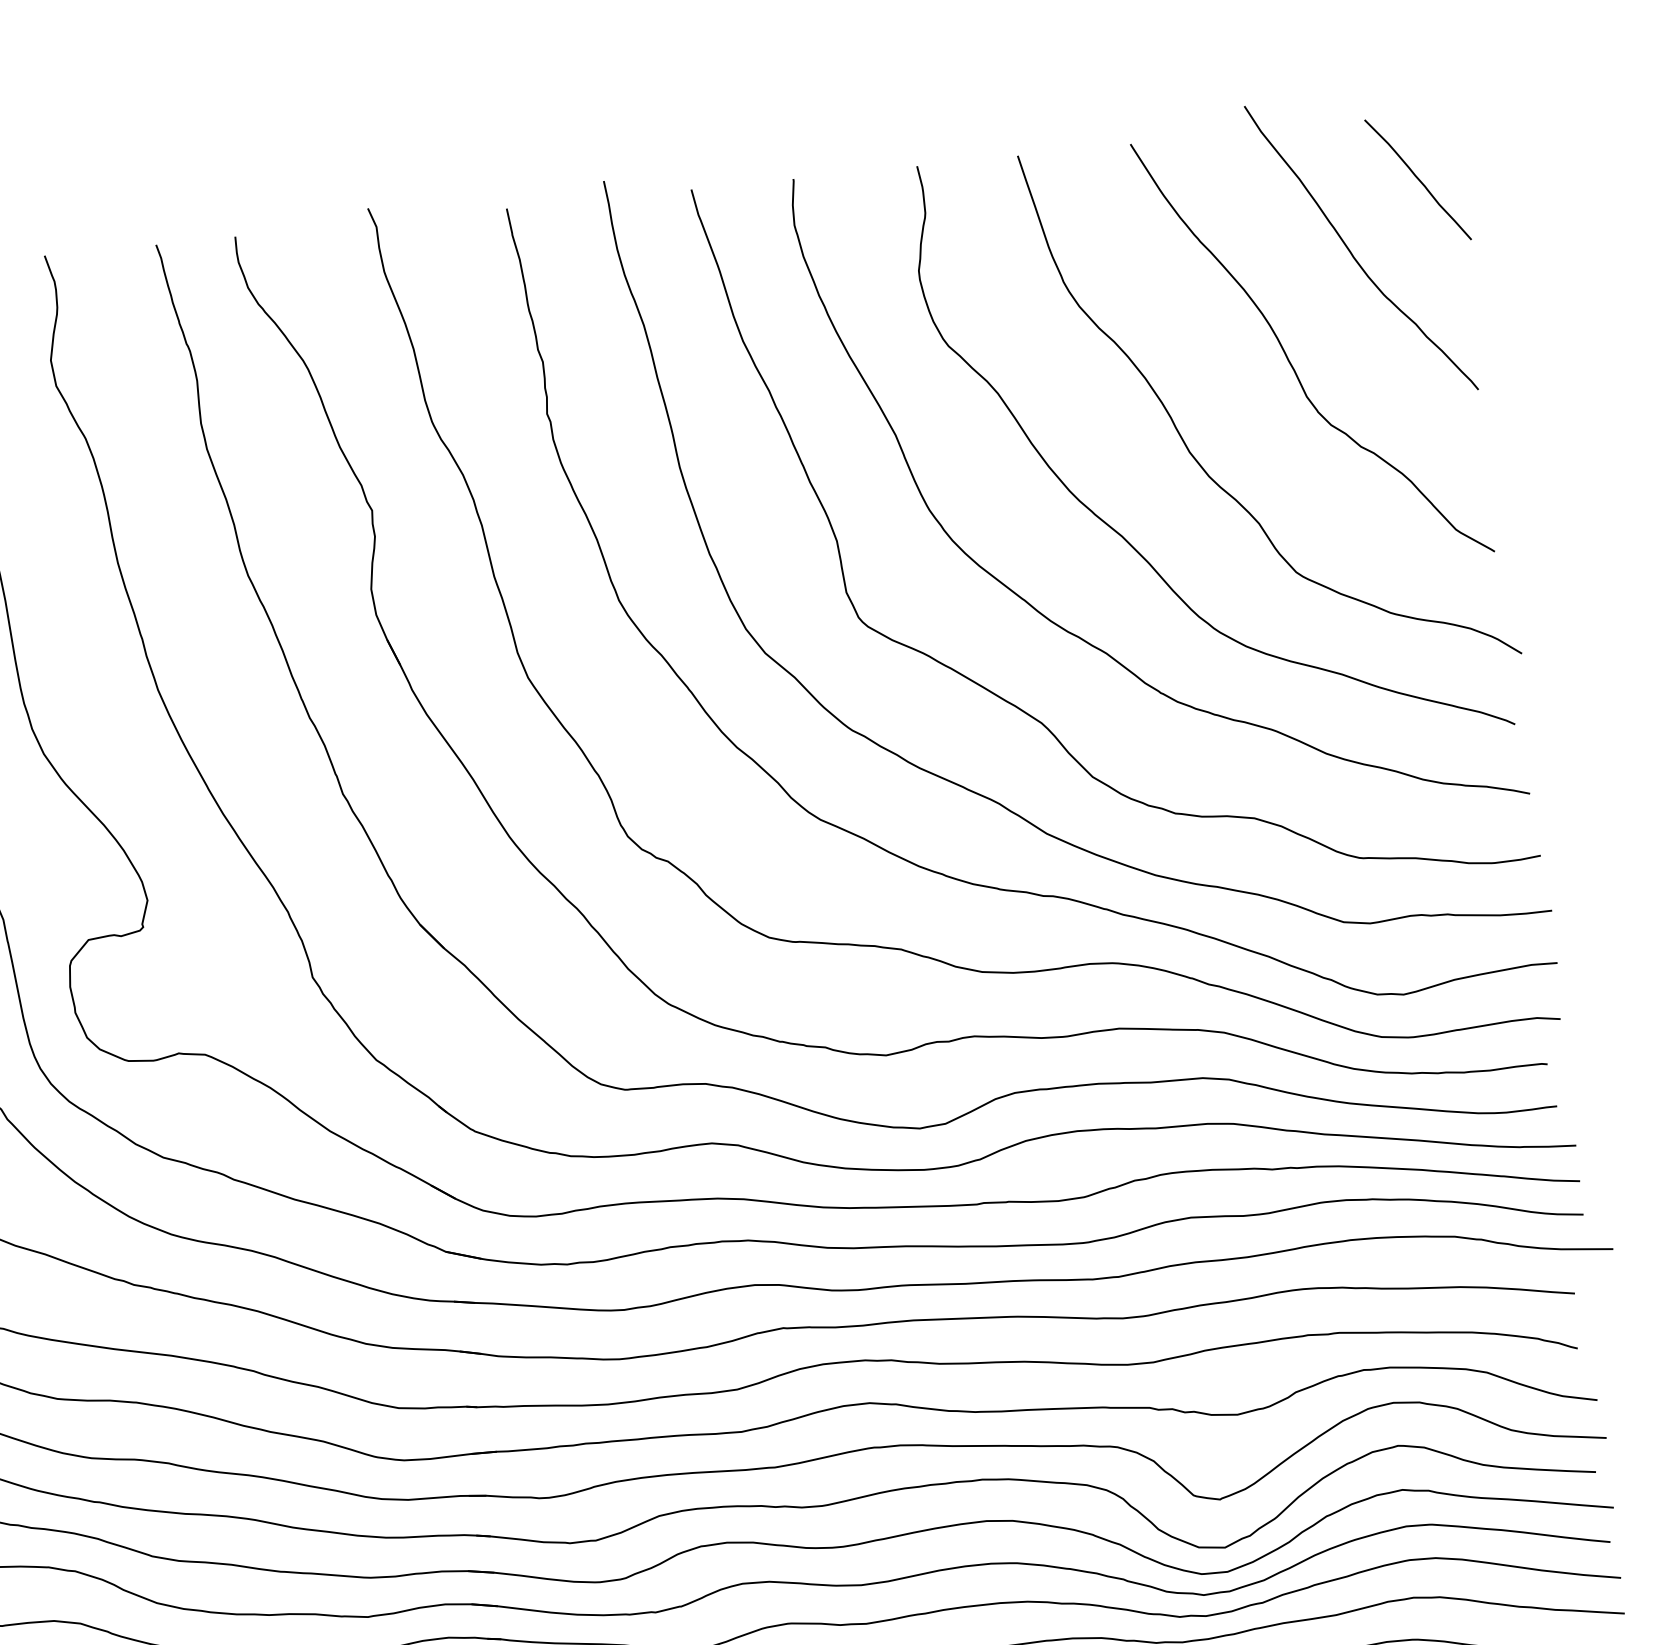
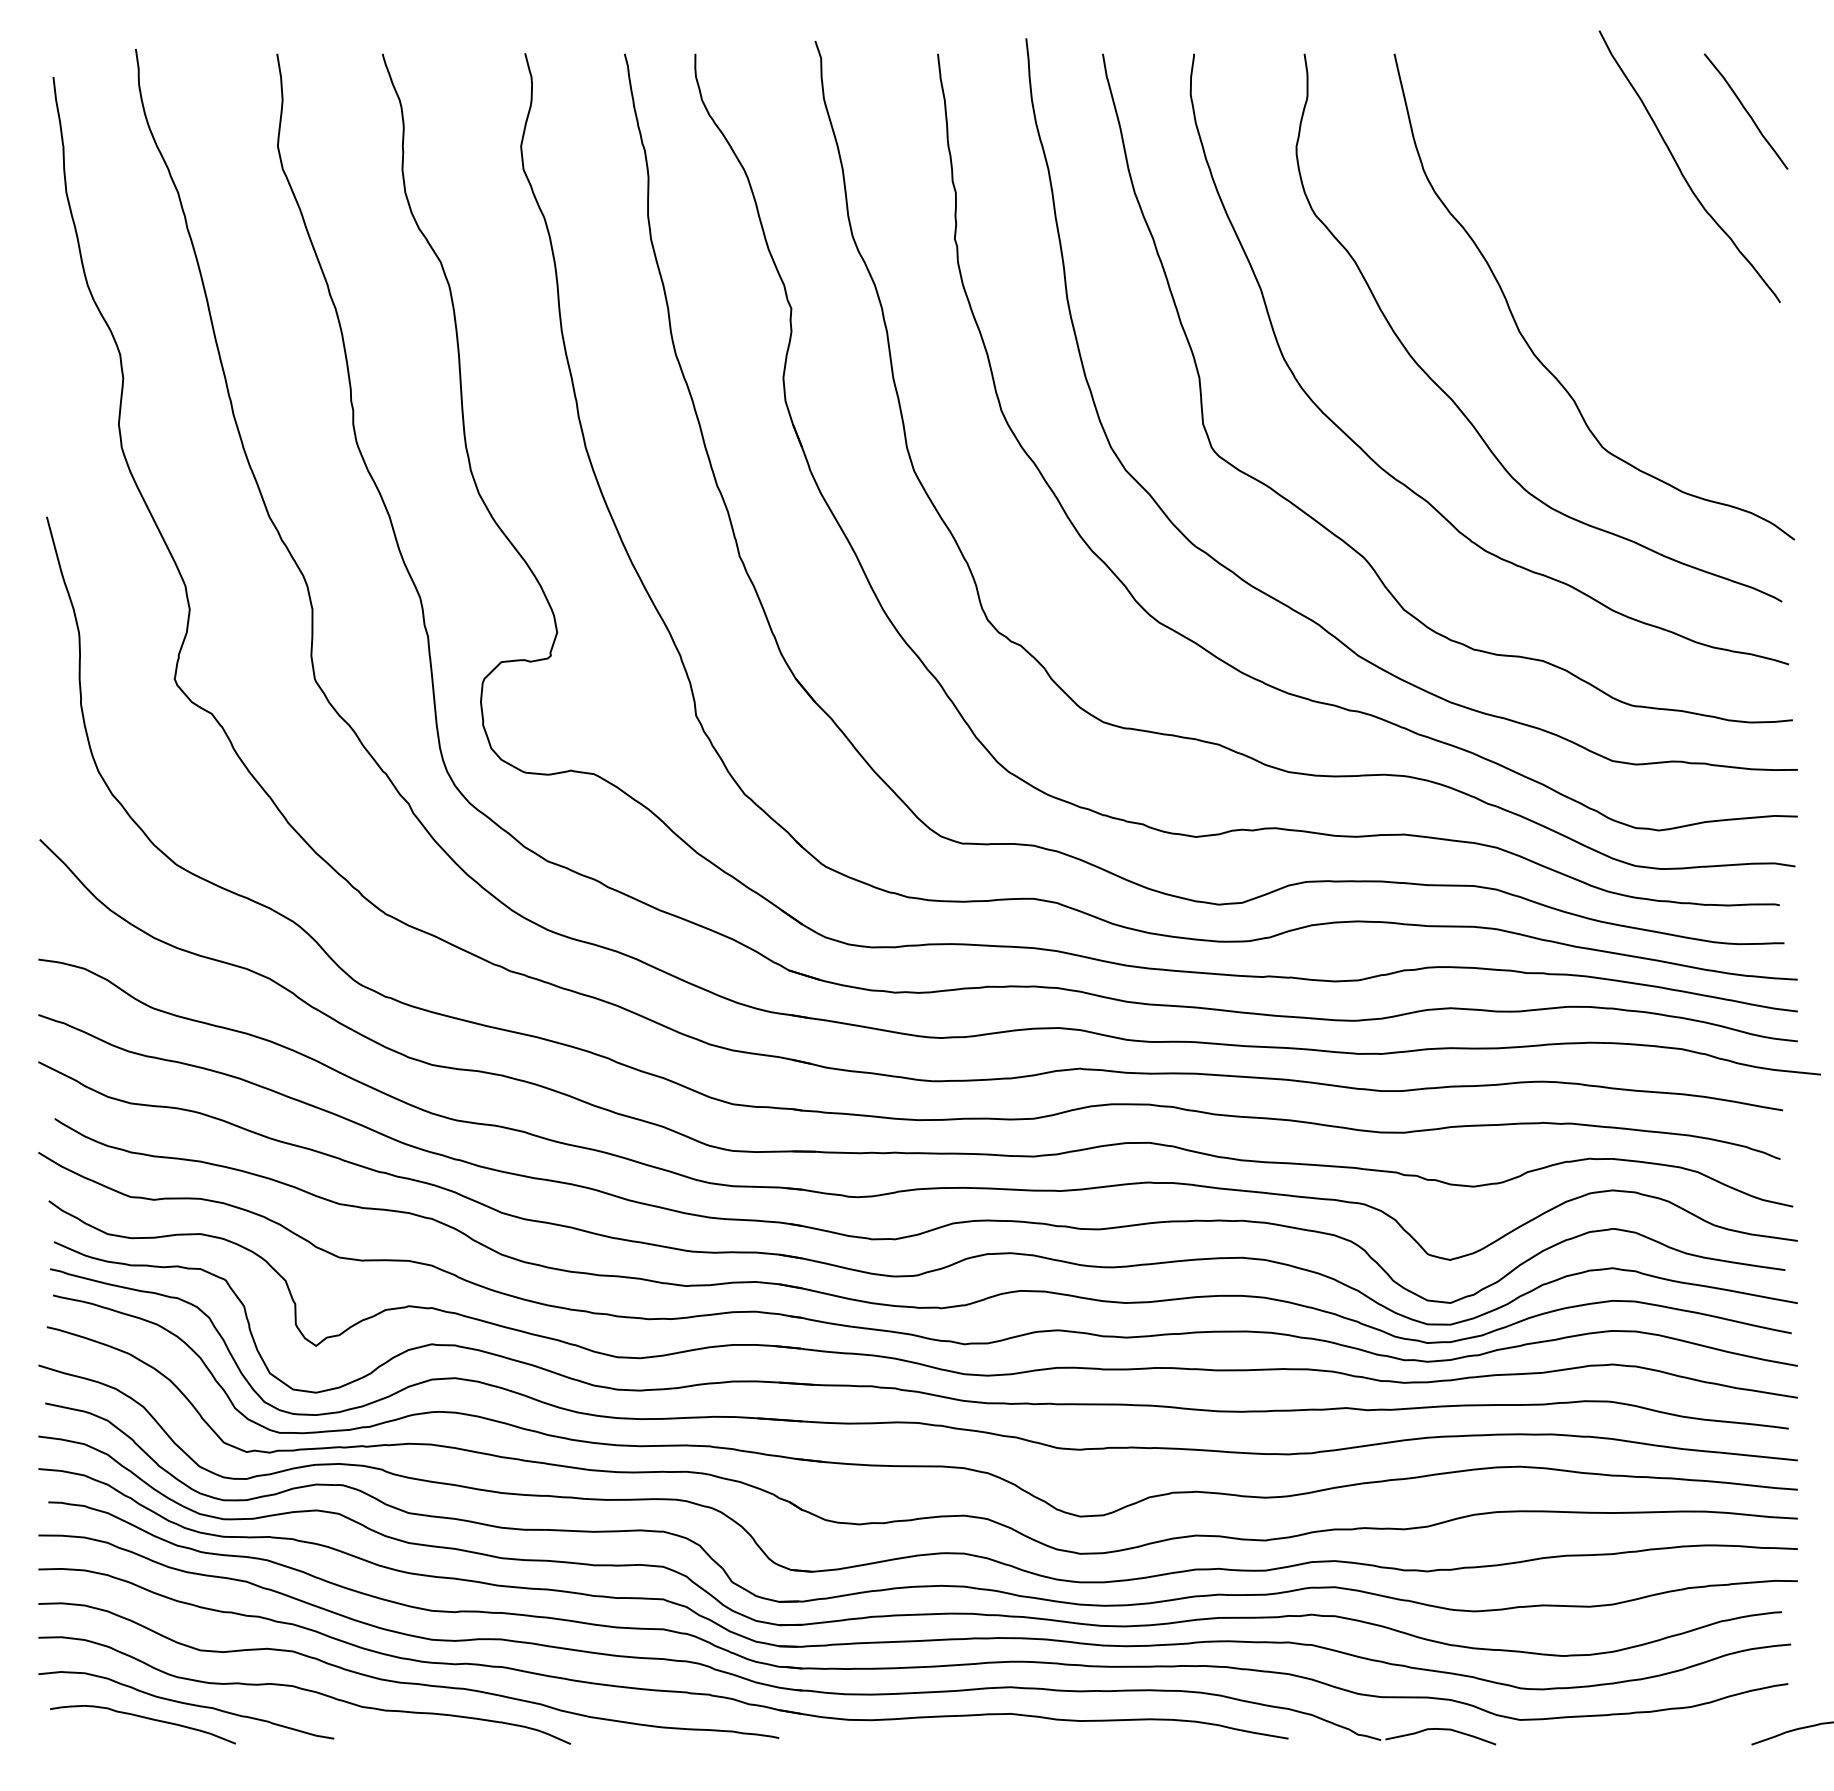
curve: (1288, 357) -> (1615, 256), removed

